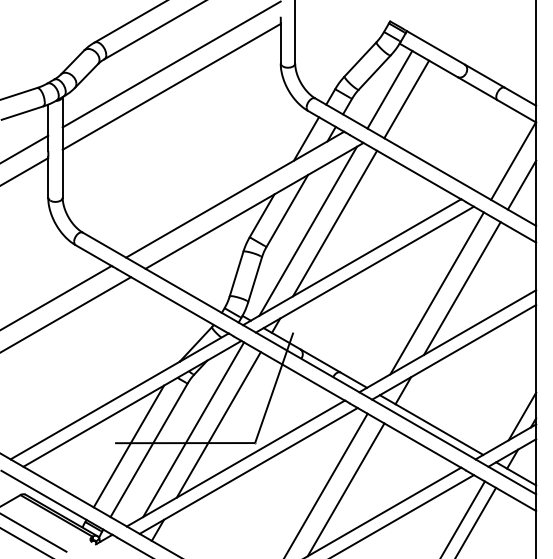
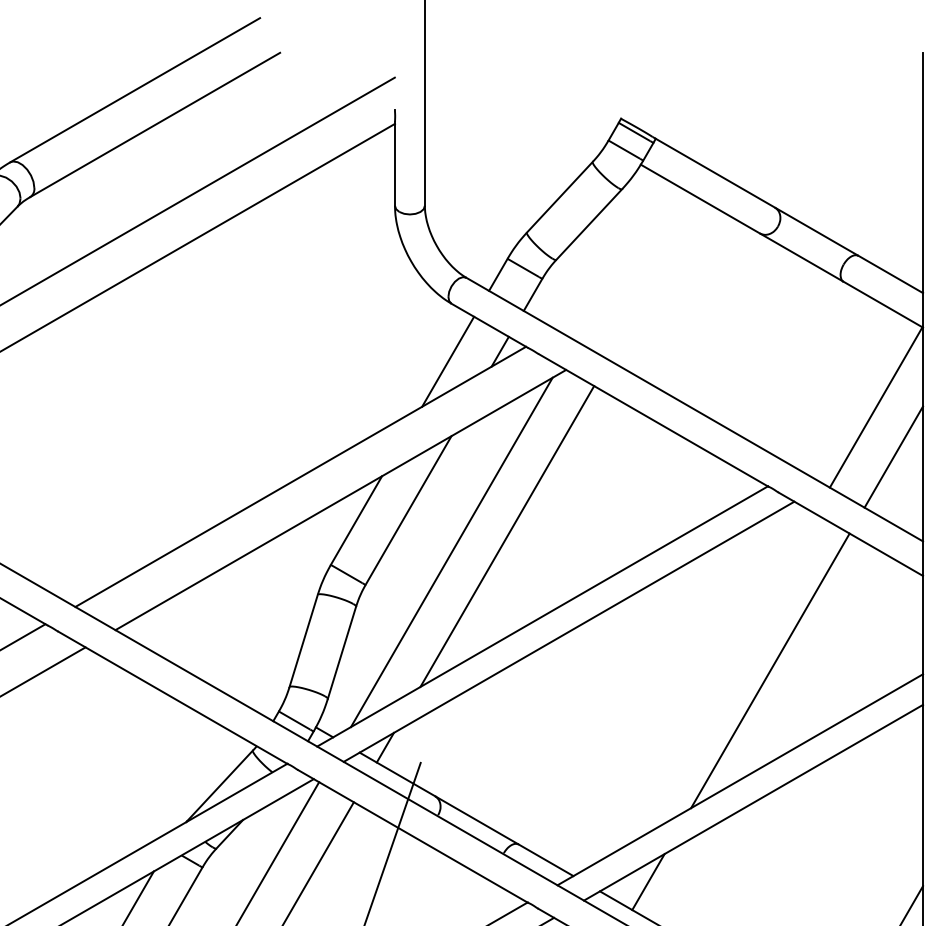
line: (389, 89) -> (619, 259), removed
line: (406, 99) -> (654, 280), removed
line: (436, 293) -> (716, 681), removed

